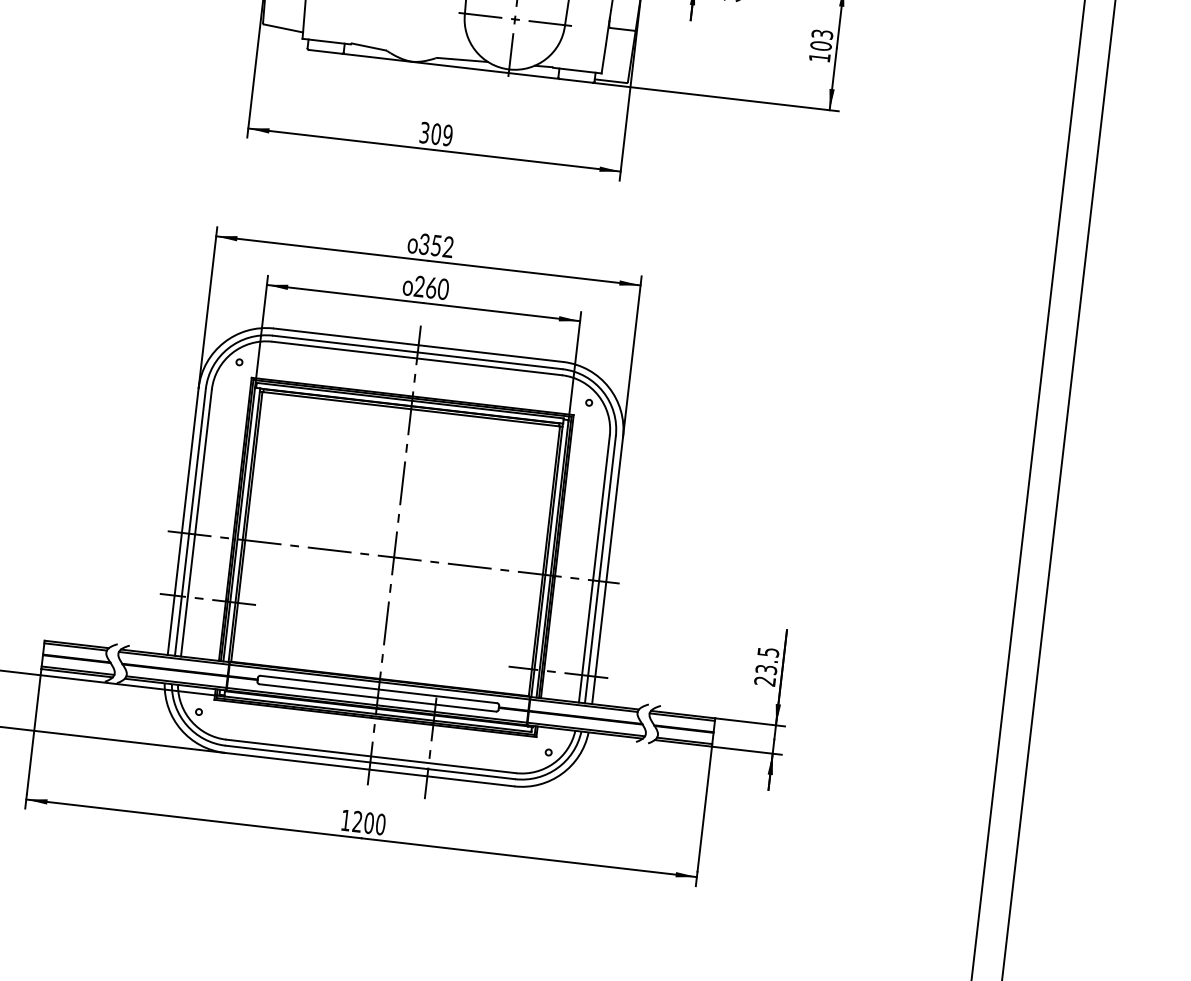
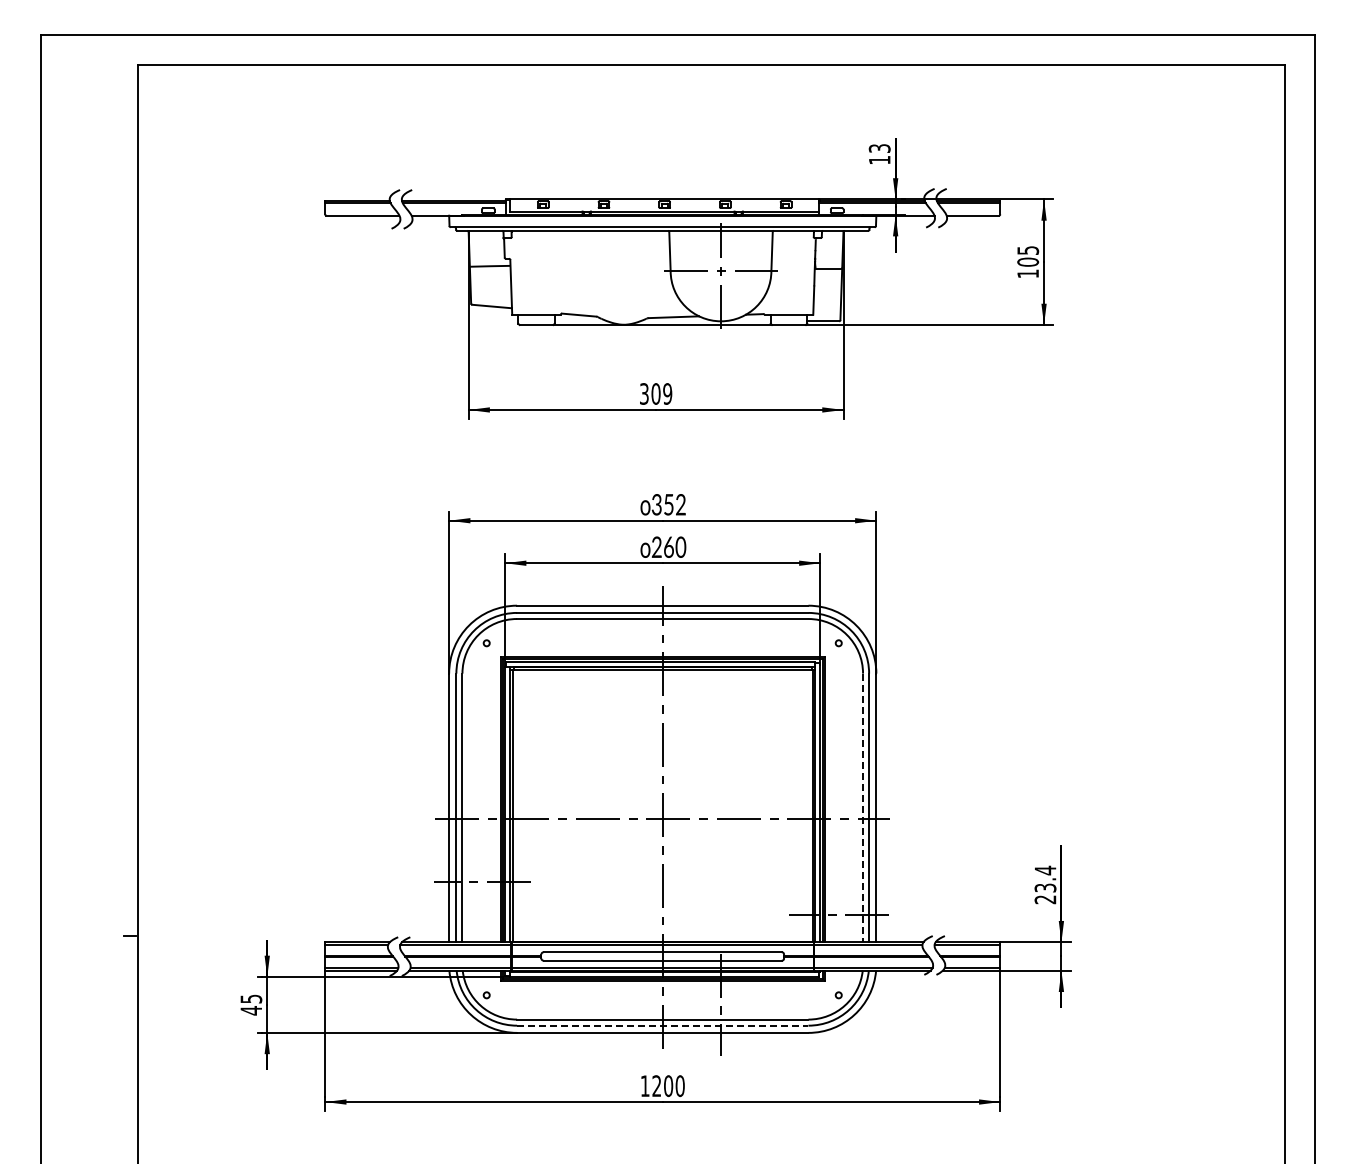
text: (821, 34) -> (1027, 250), 103 -> 105
line: (594, 569) -> (863, 808), solid -> dashed
text: (768, 652) -> (1045, 870), 23.5 -> 23.4
line: (370, 762) -> (662, 1025), solid -> dashed

